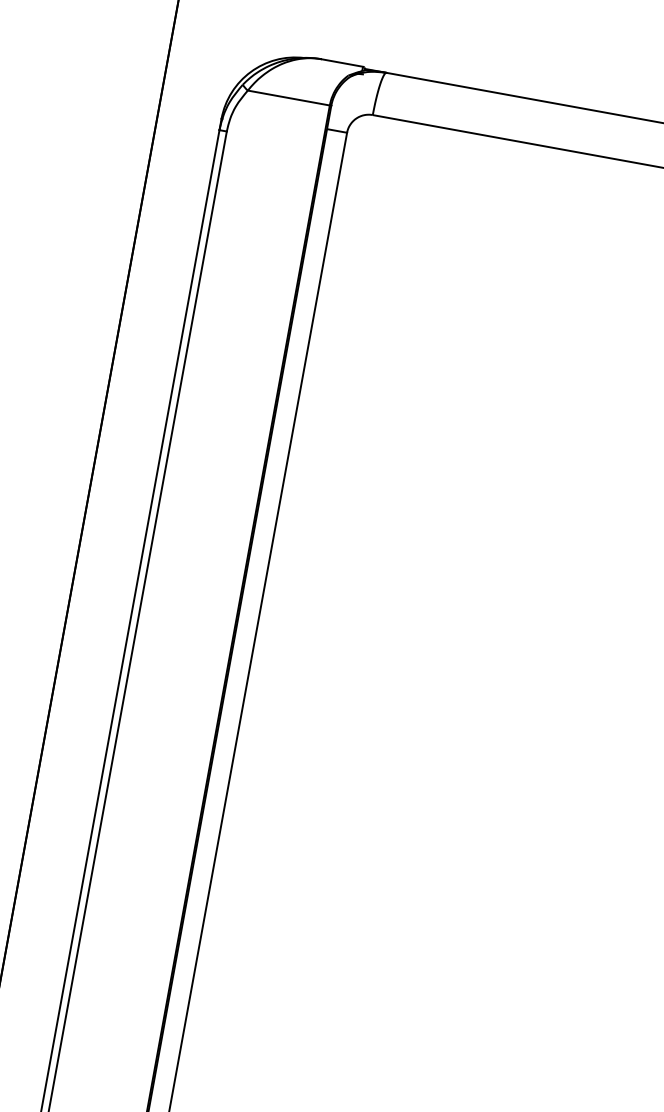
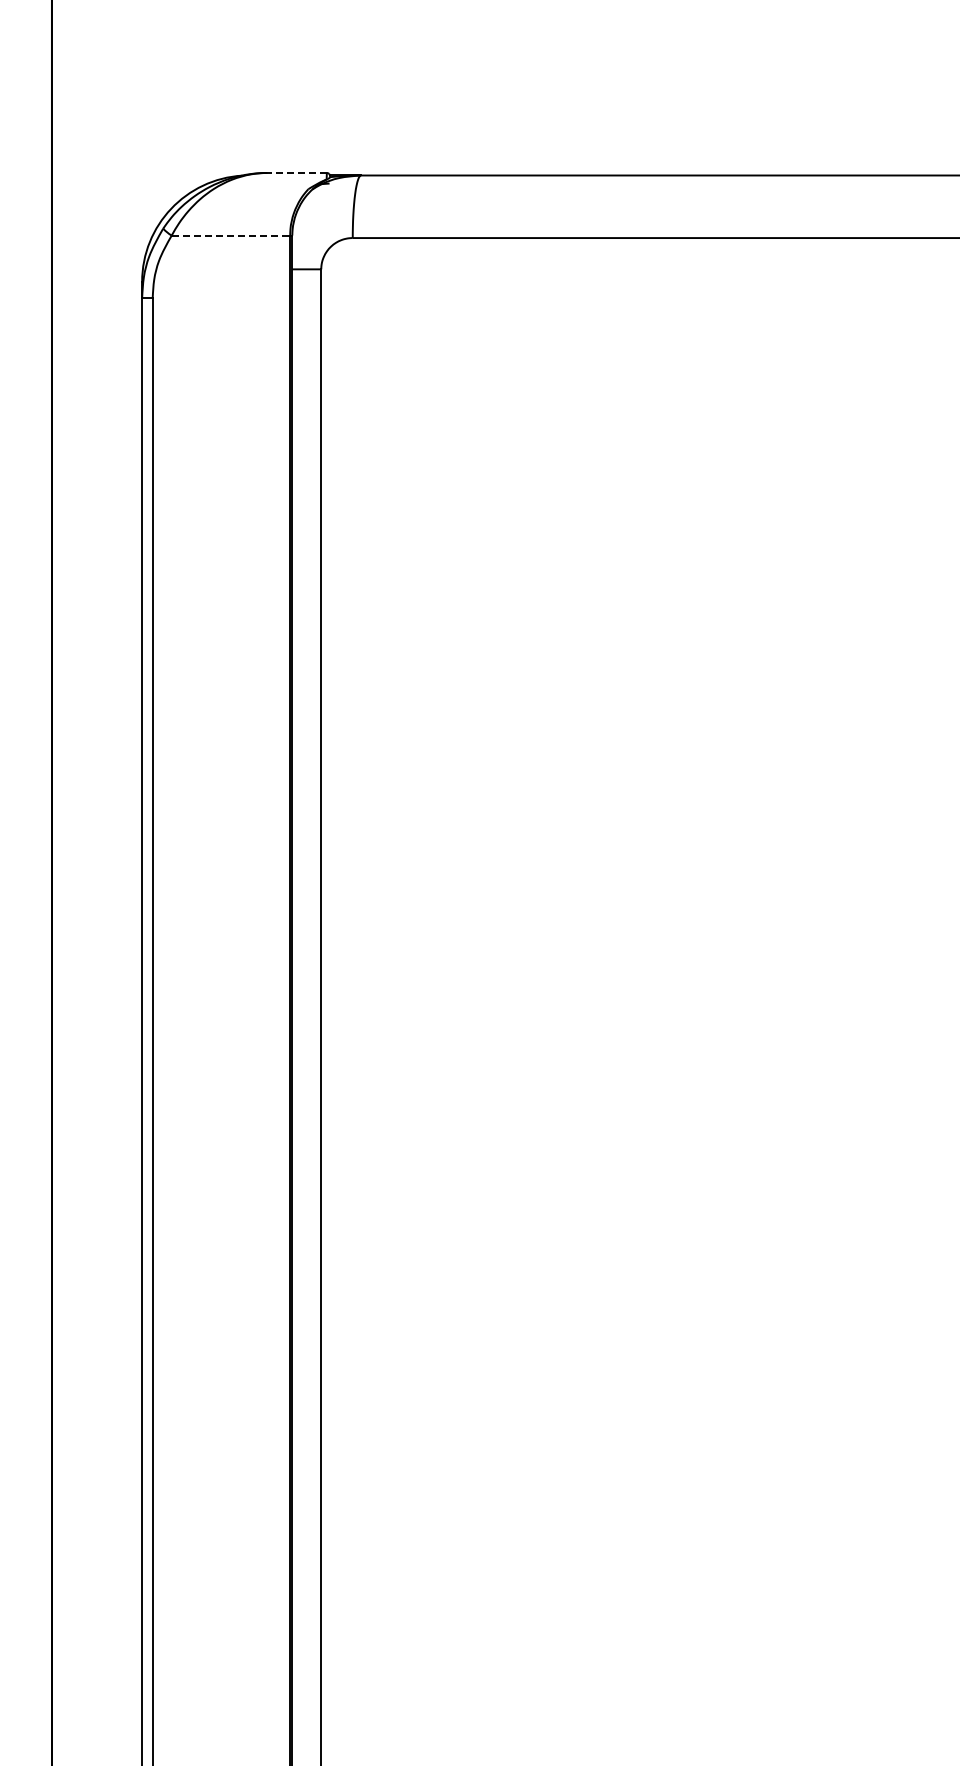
line: (342, 63) -> (297, 173), solid -> dashed
line: (289, 98) -> (231, 235), solid -> dashed

